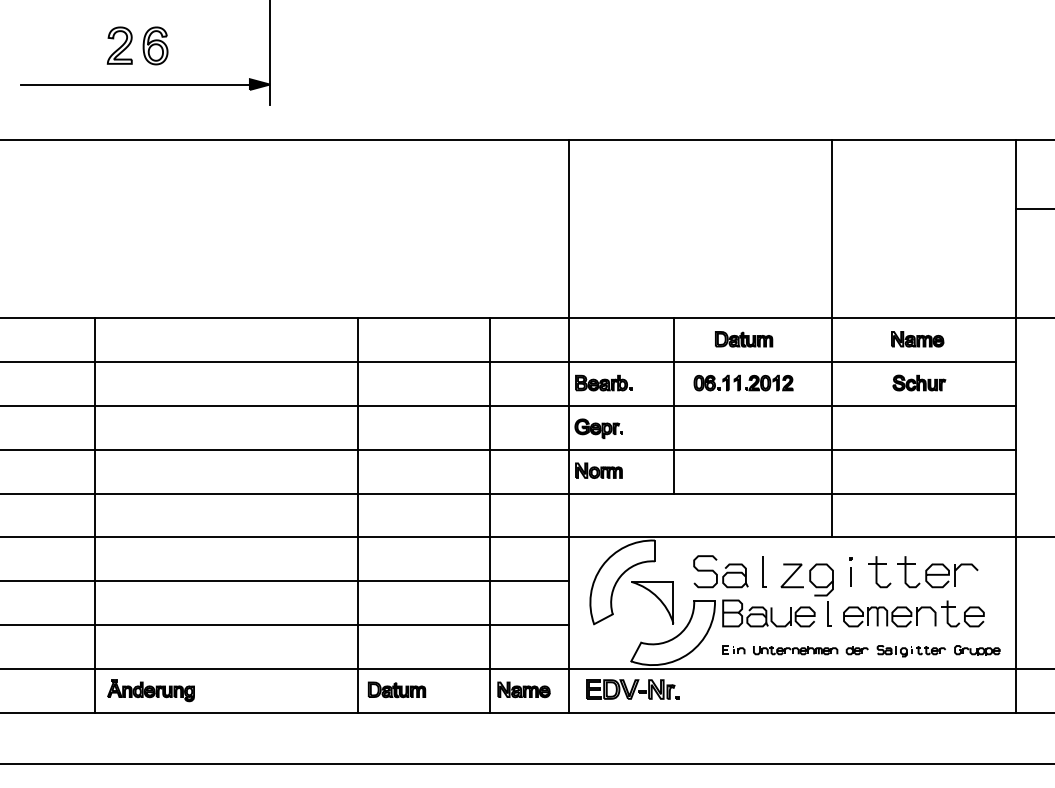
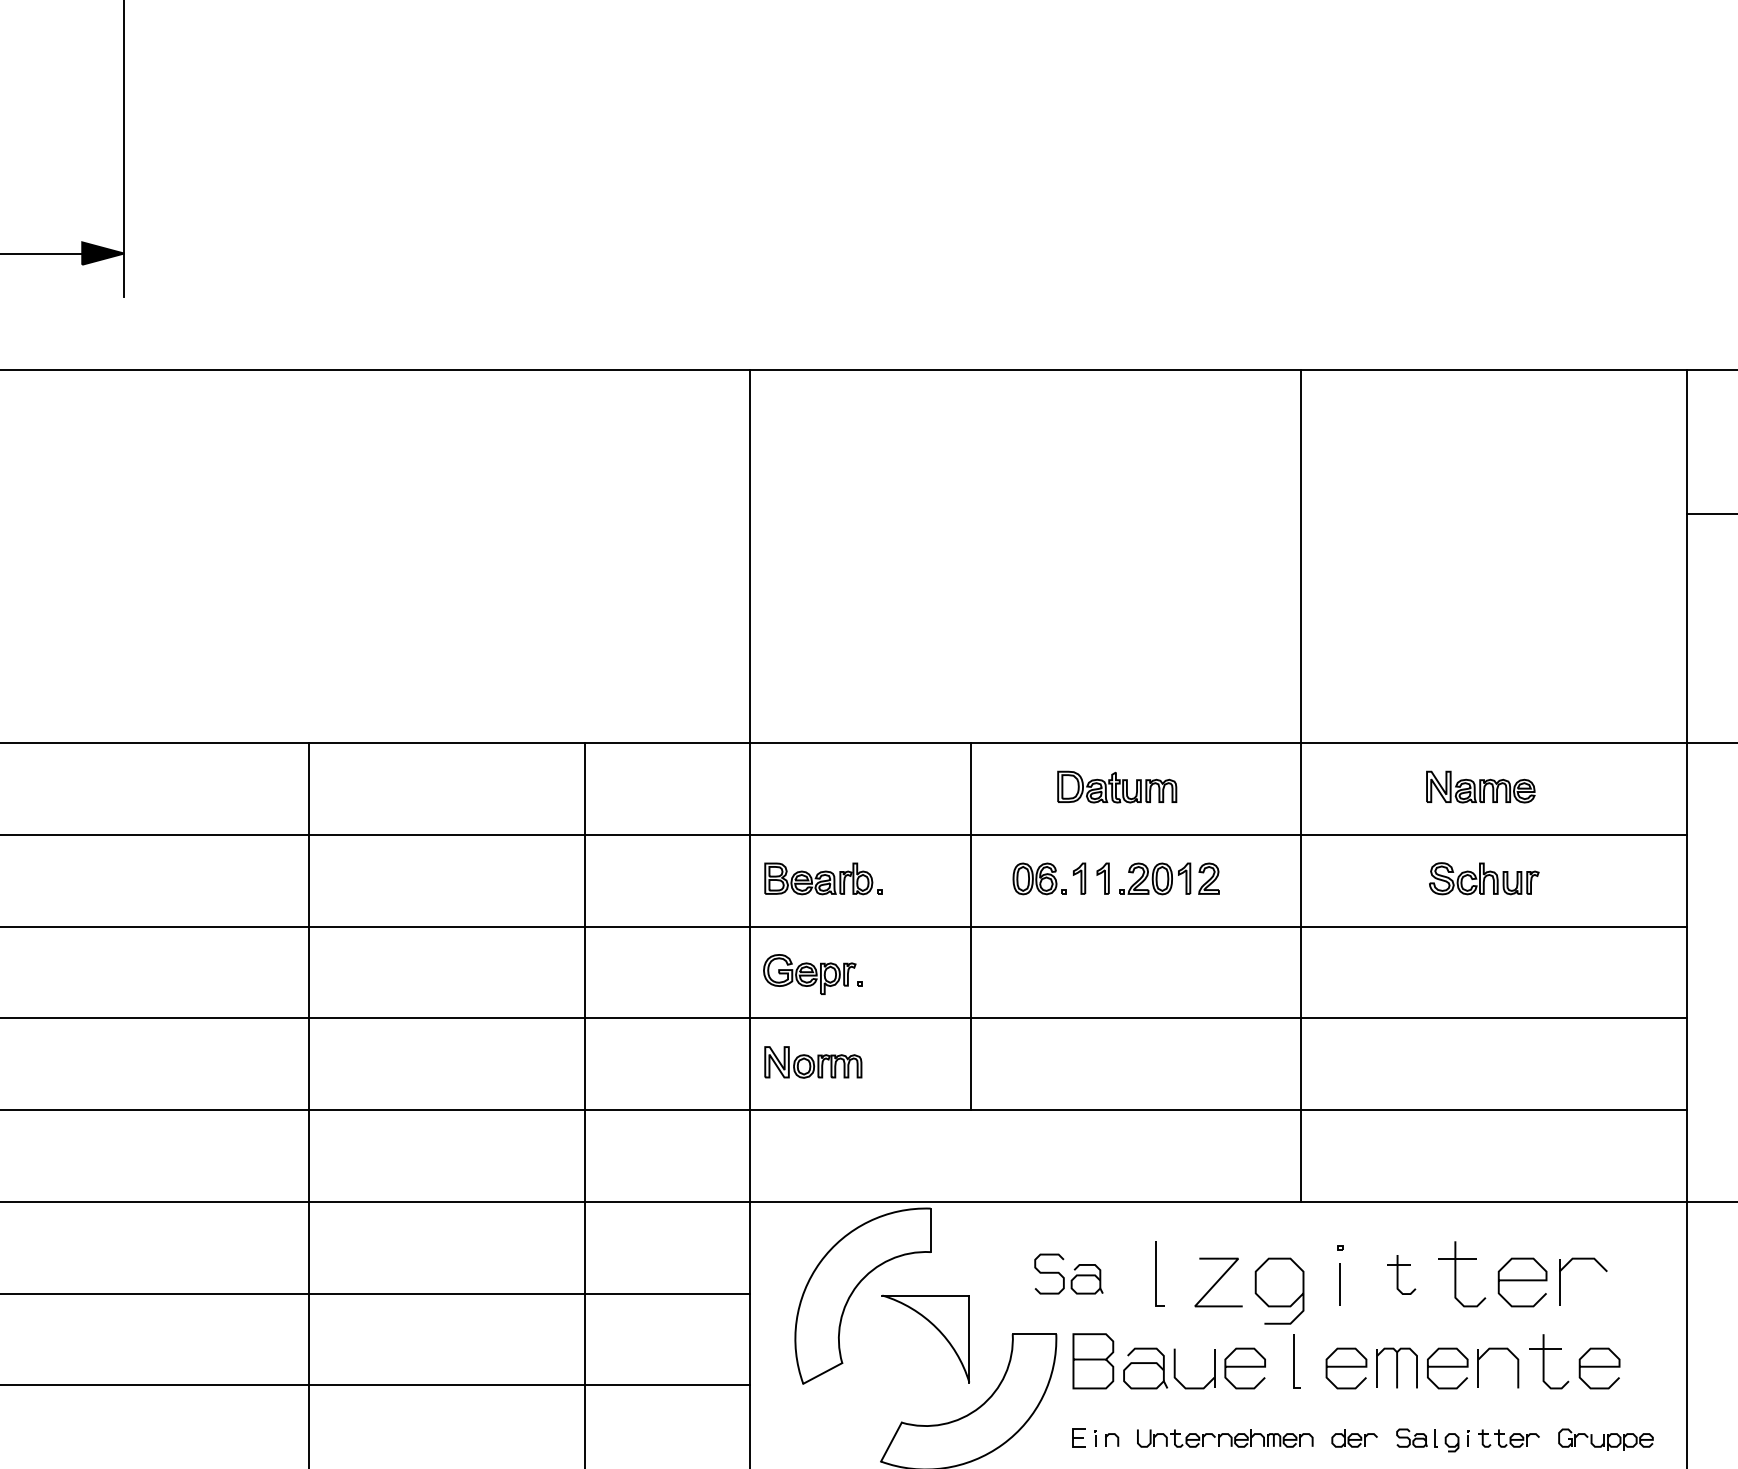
part: (720, 571) -> (1067, 1273), size x0.6
part: (879, 572) -> (1400, 1275), size x0.6

